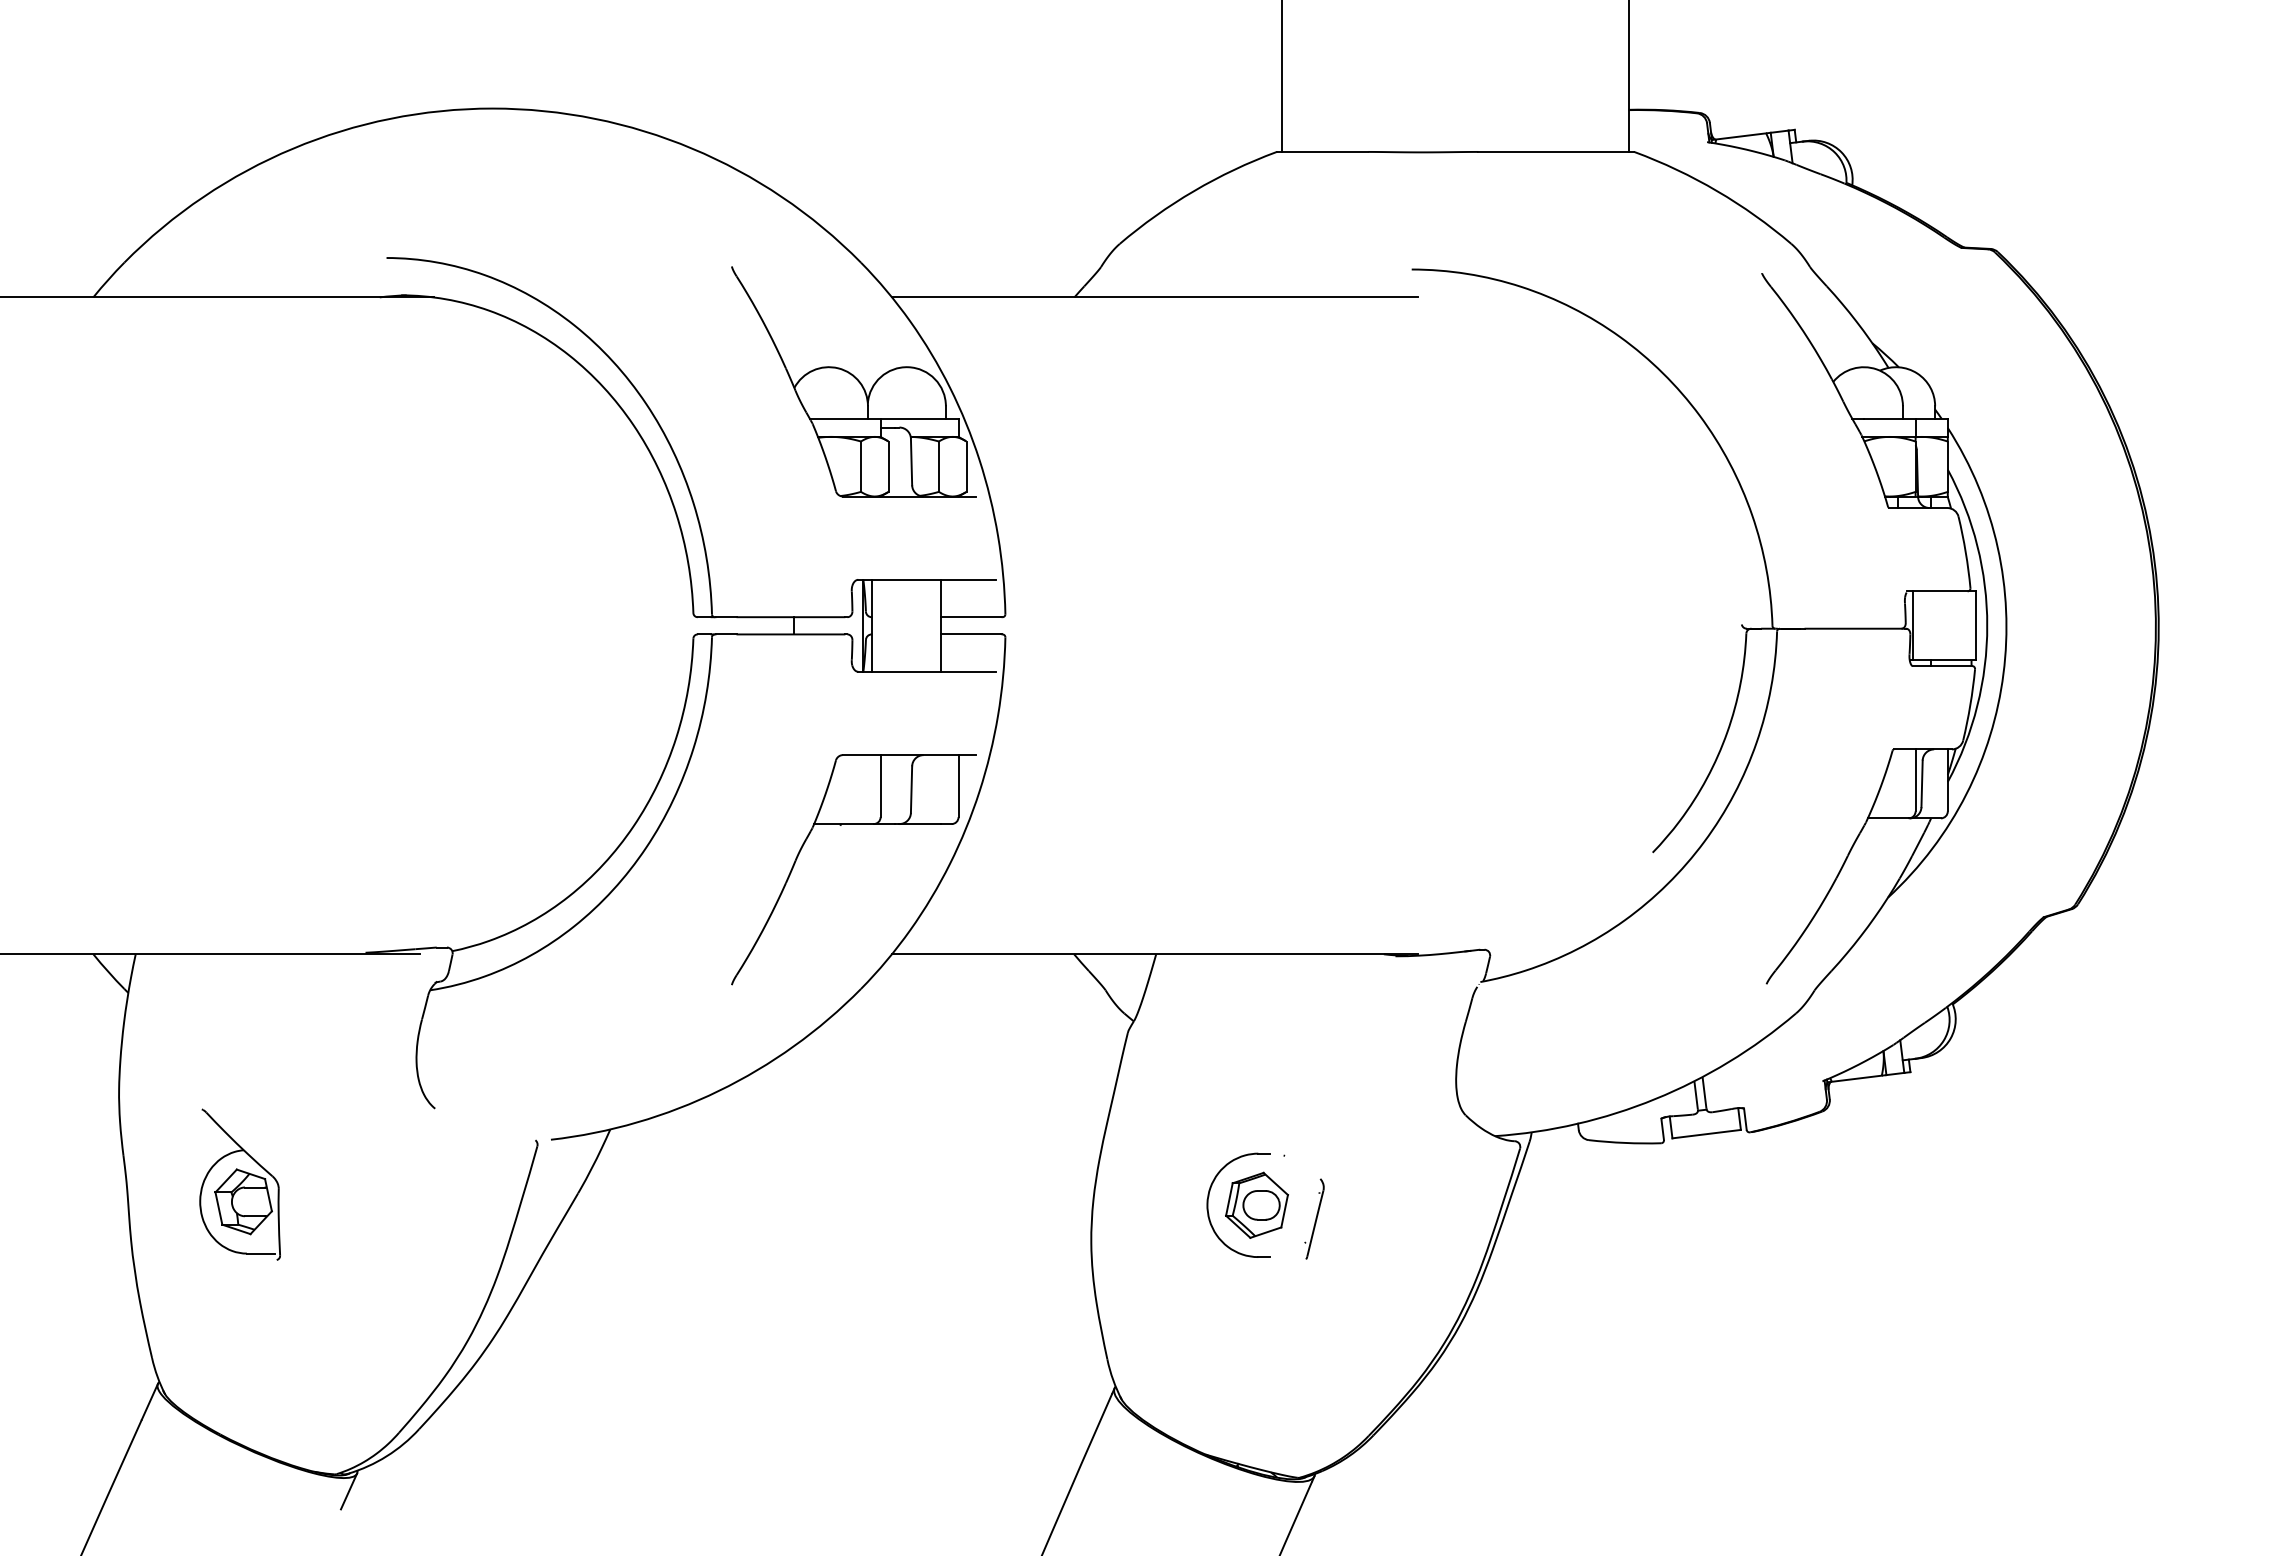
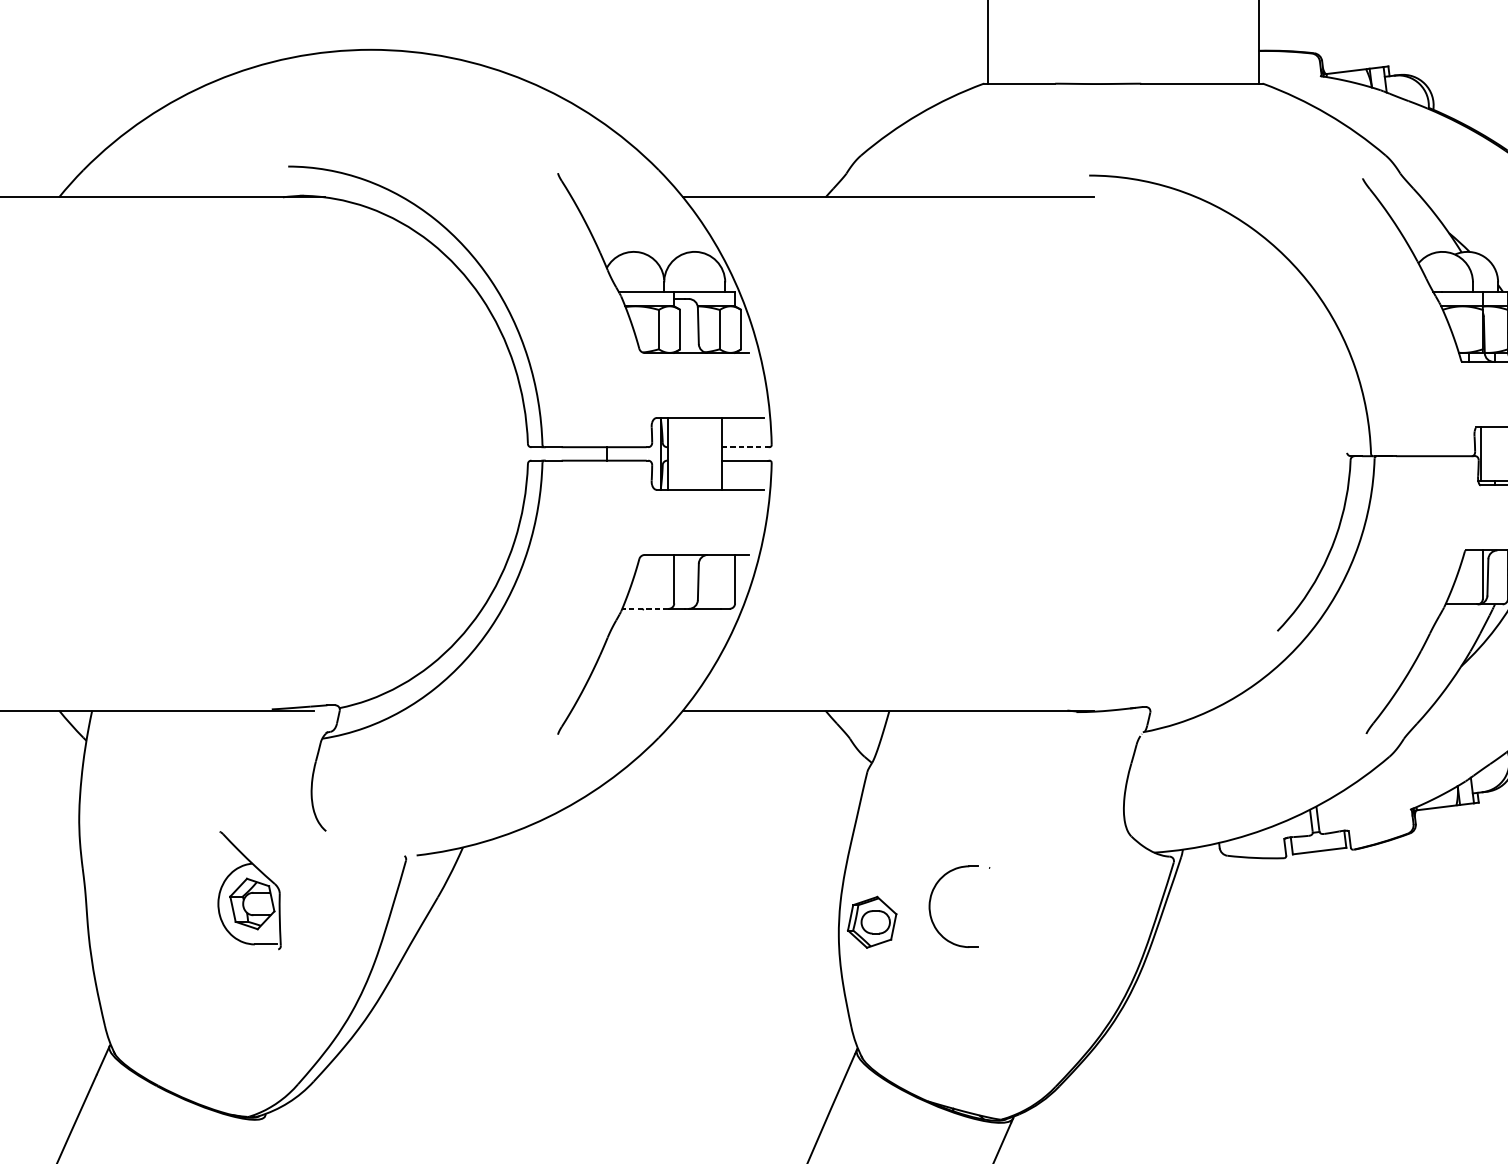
line: (971, 617) -> (745, 447), solid -> dashed
line: (843, 824) -> (645, 609), solid -> dashed
part: (239, 1184) -> (249, 890), moved
part: (1256, 1204) -> (871, 921), moved
part: (1314, 1218) -> (1013, 917), removed
line: (348, 1491) -> (258, 1130), removed

